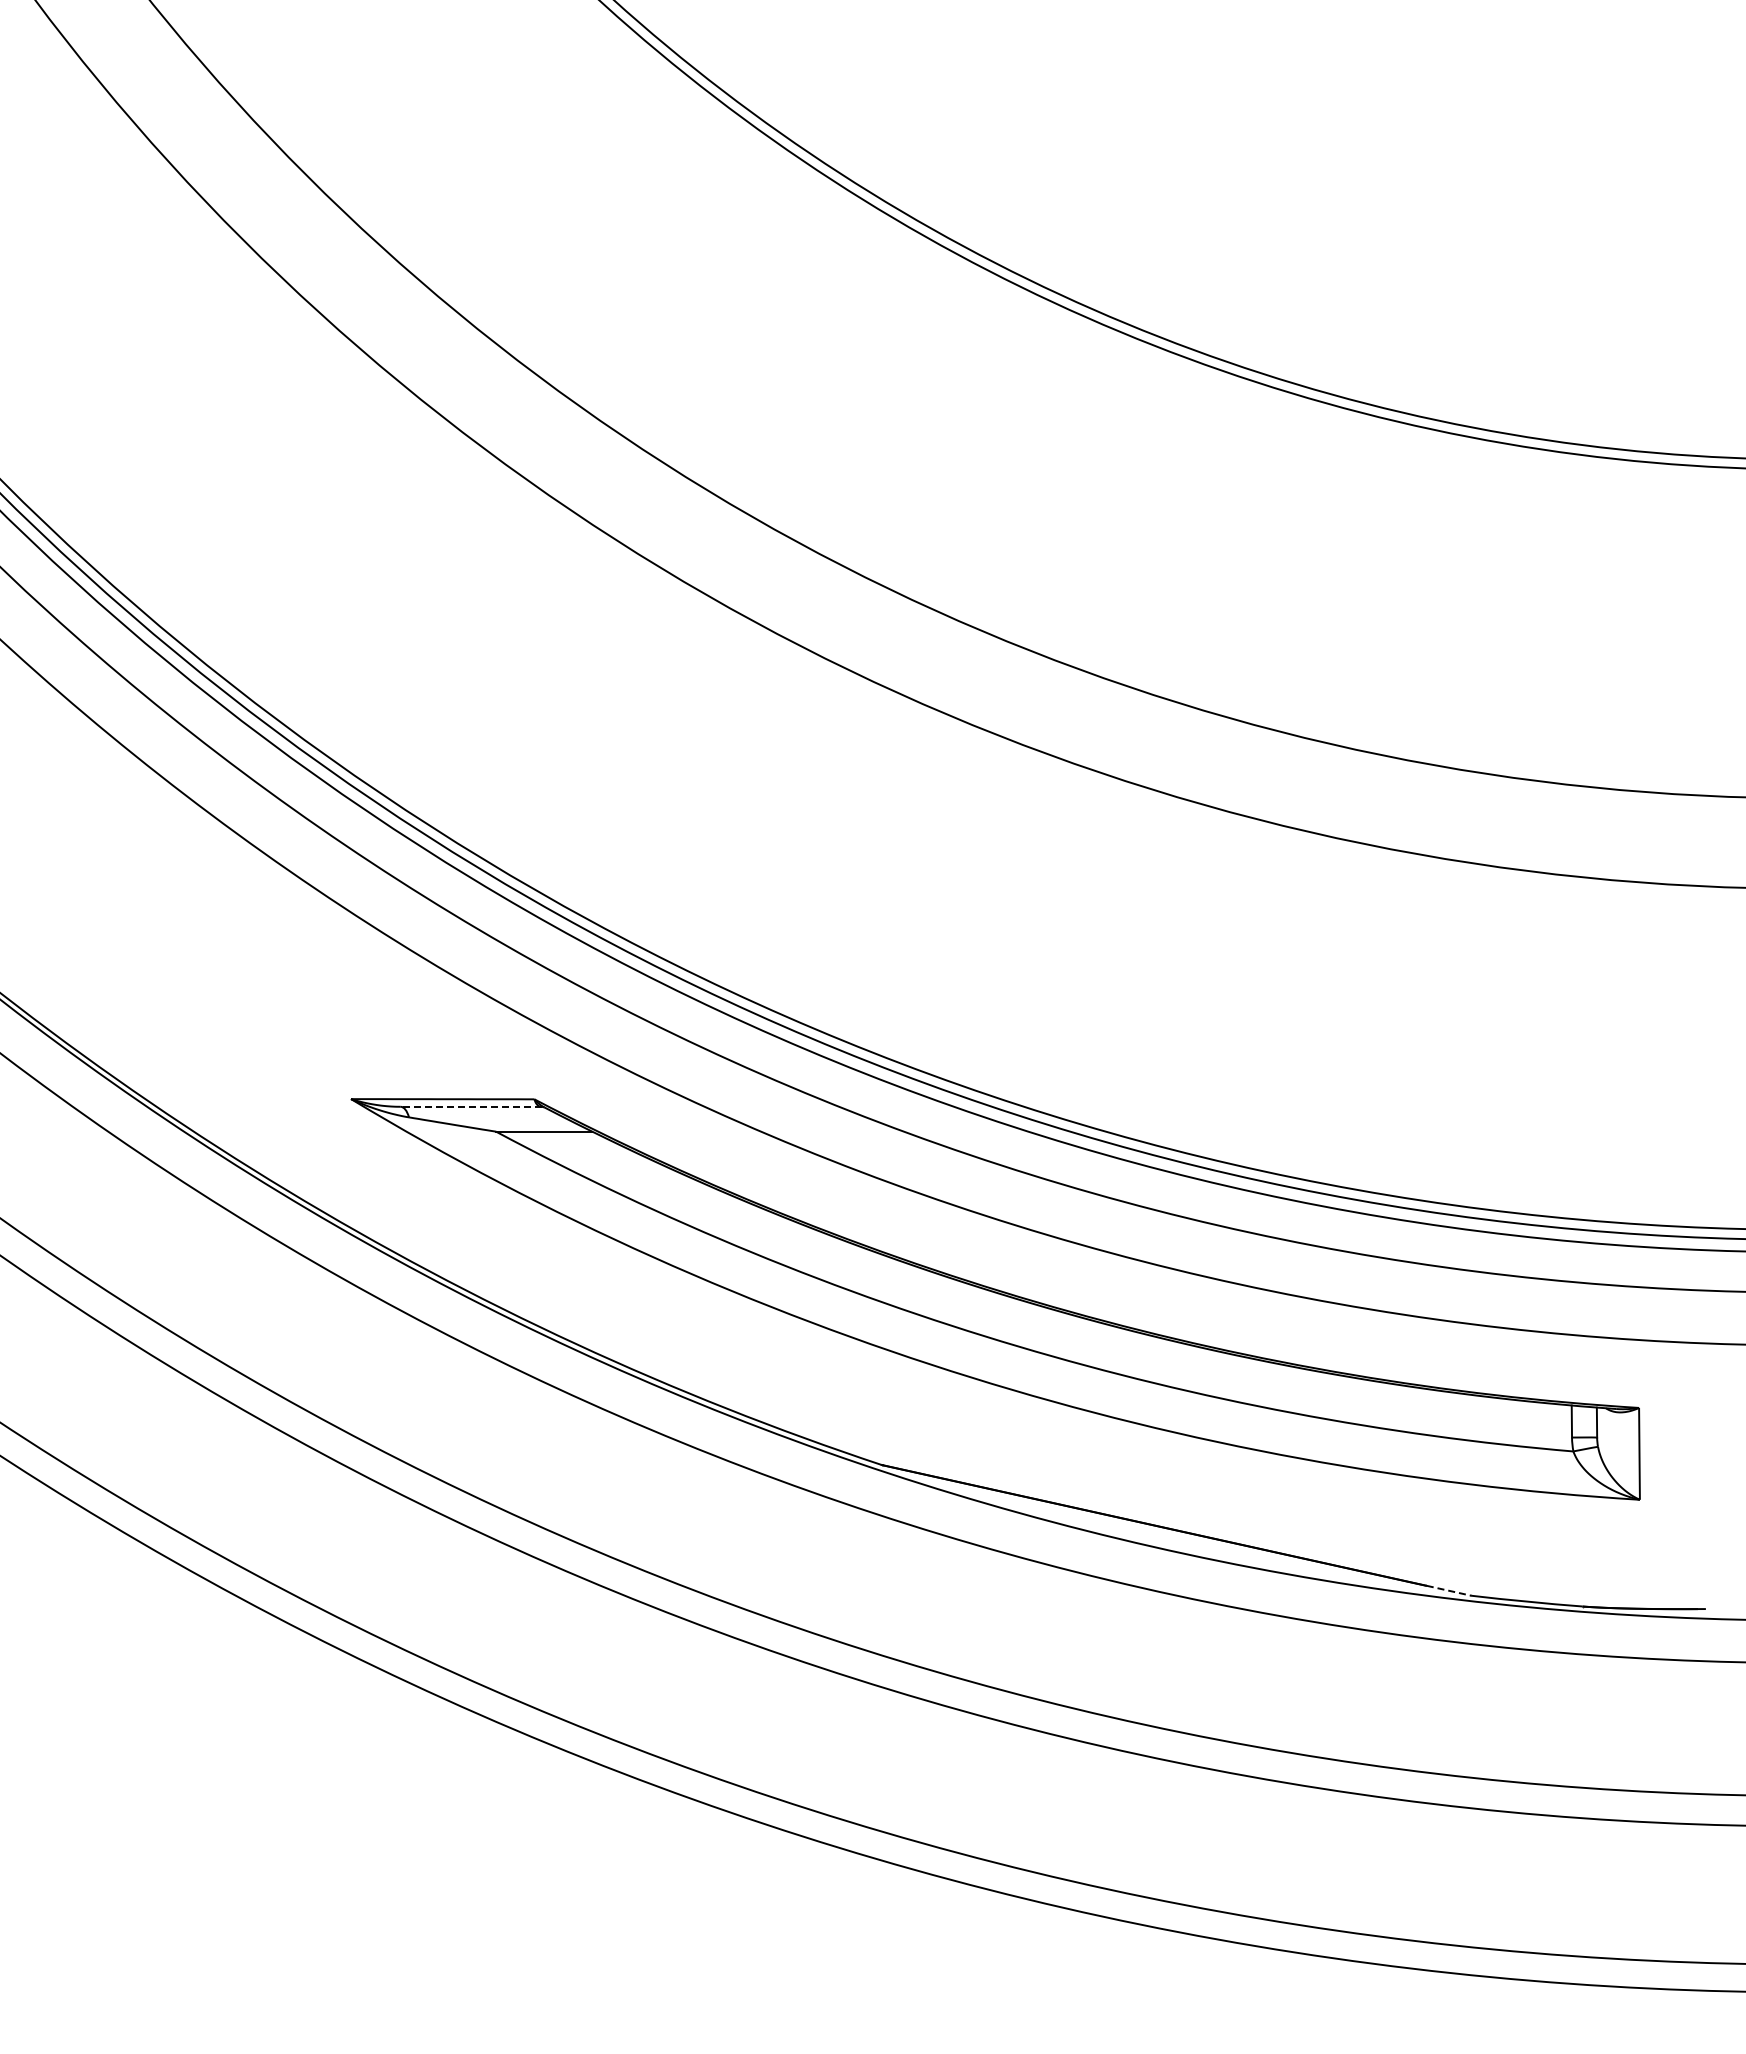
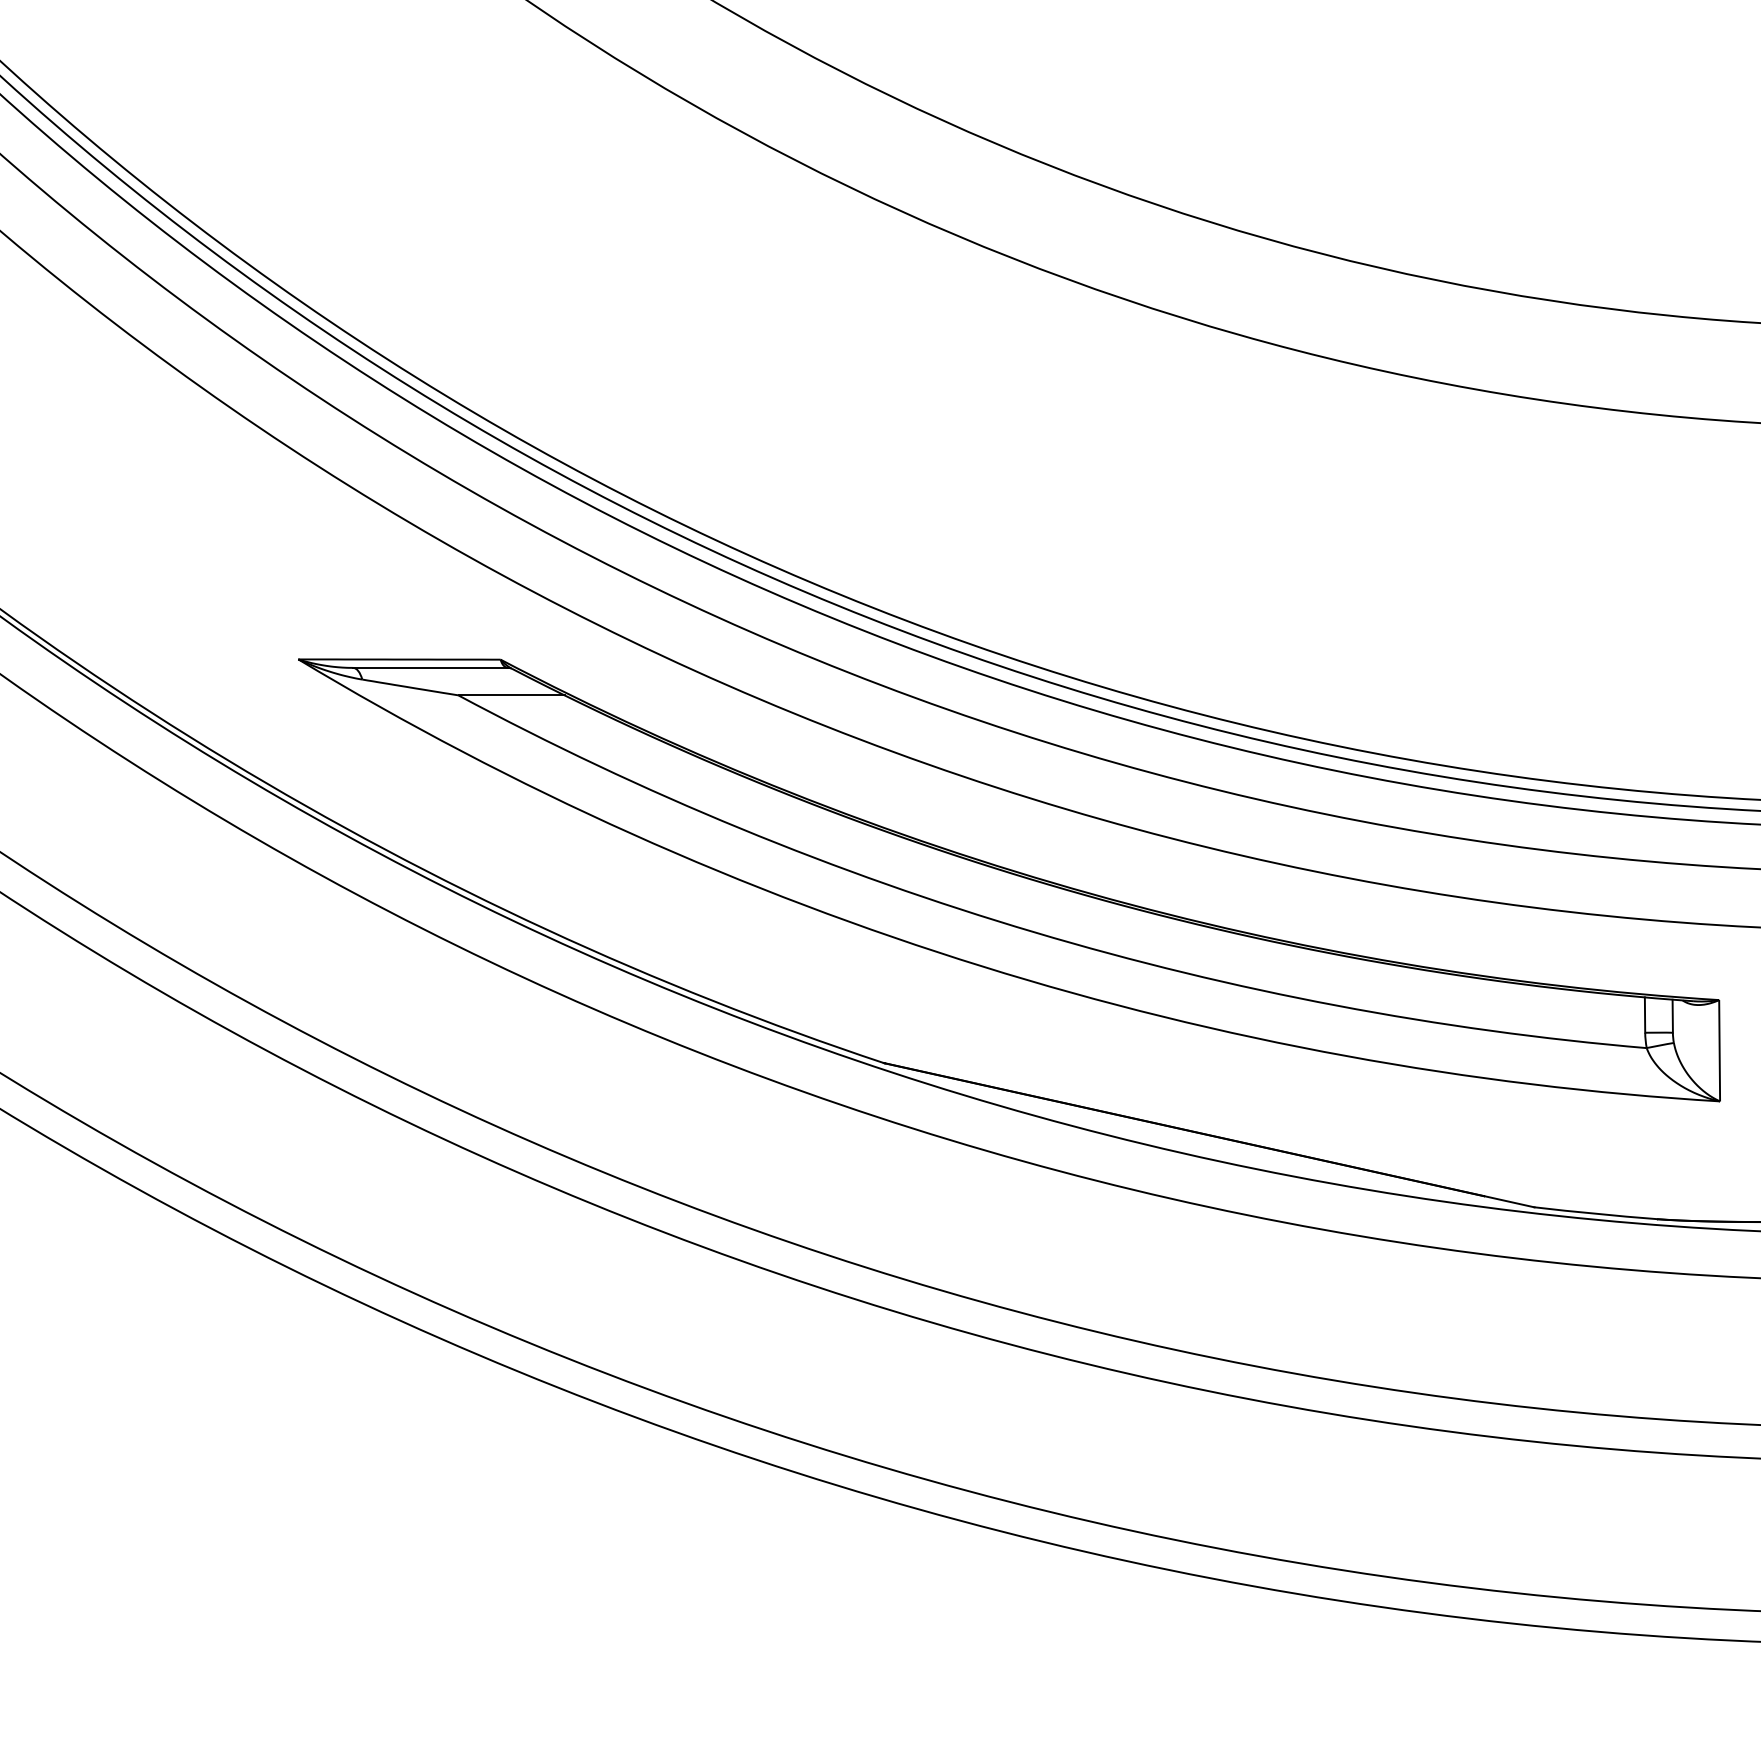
line: (470, 1106) -> (430, 667), dashed -> solid
line: (1449, 1590) -> (1510, 1201), dashed -> solid

